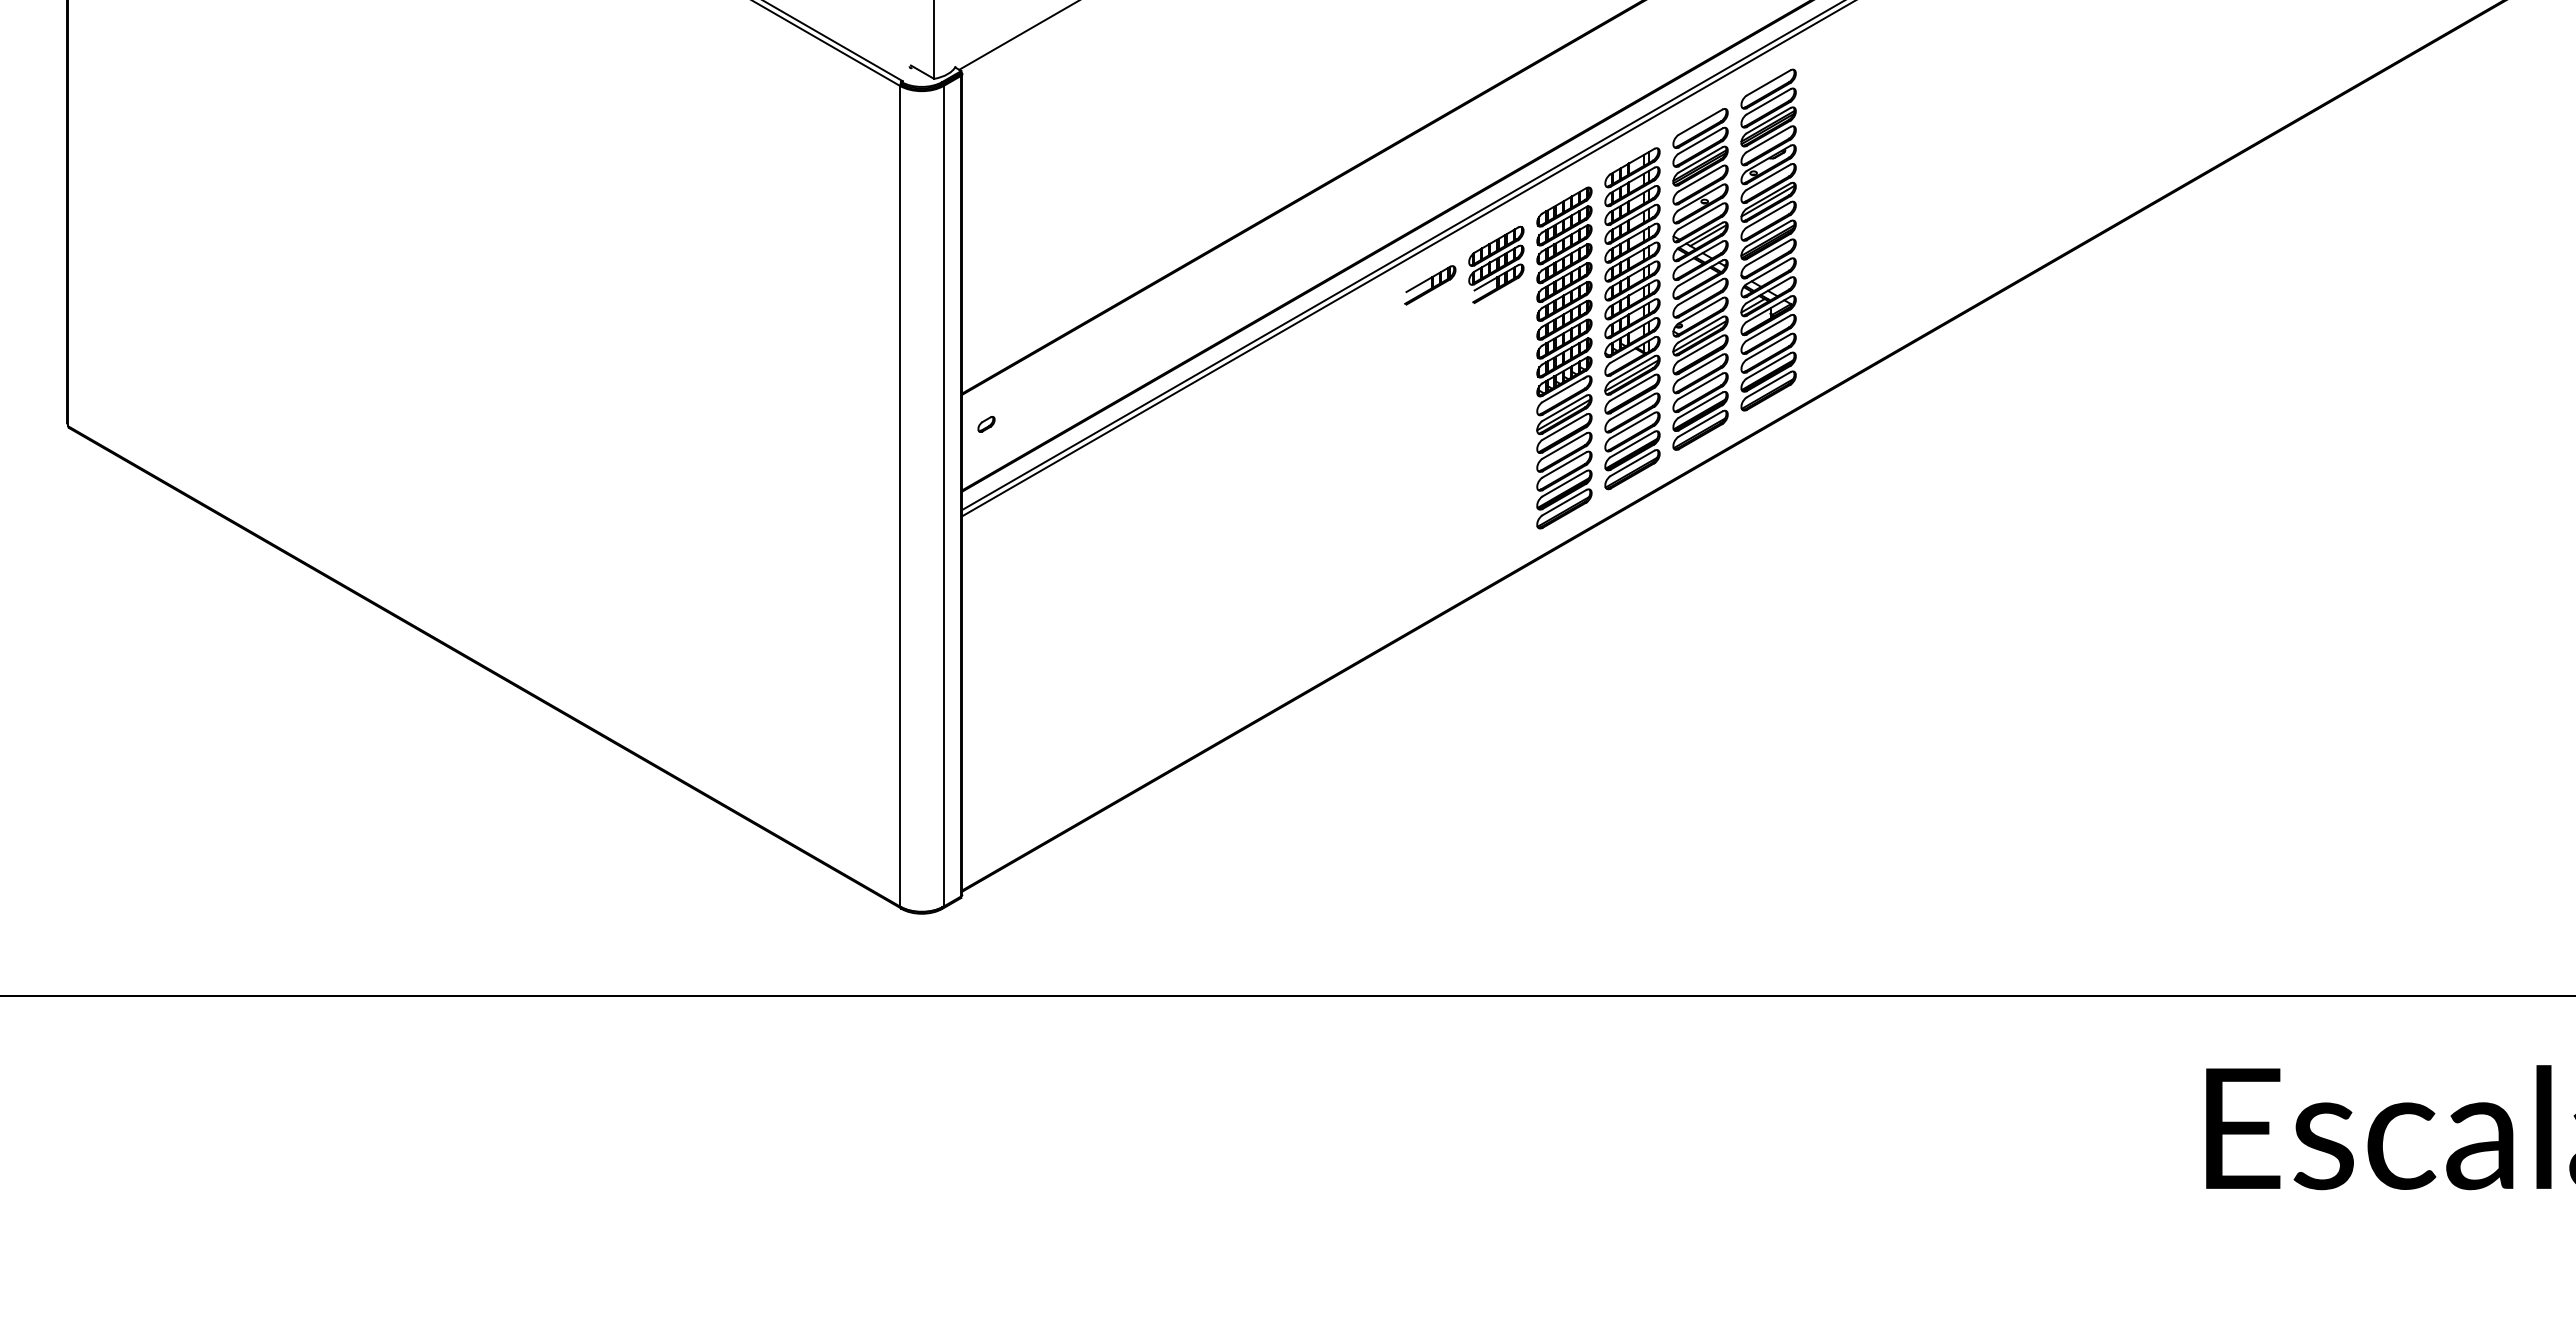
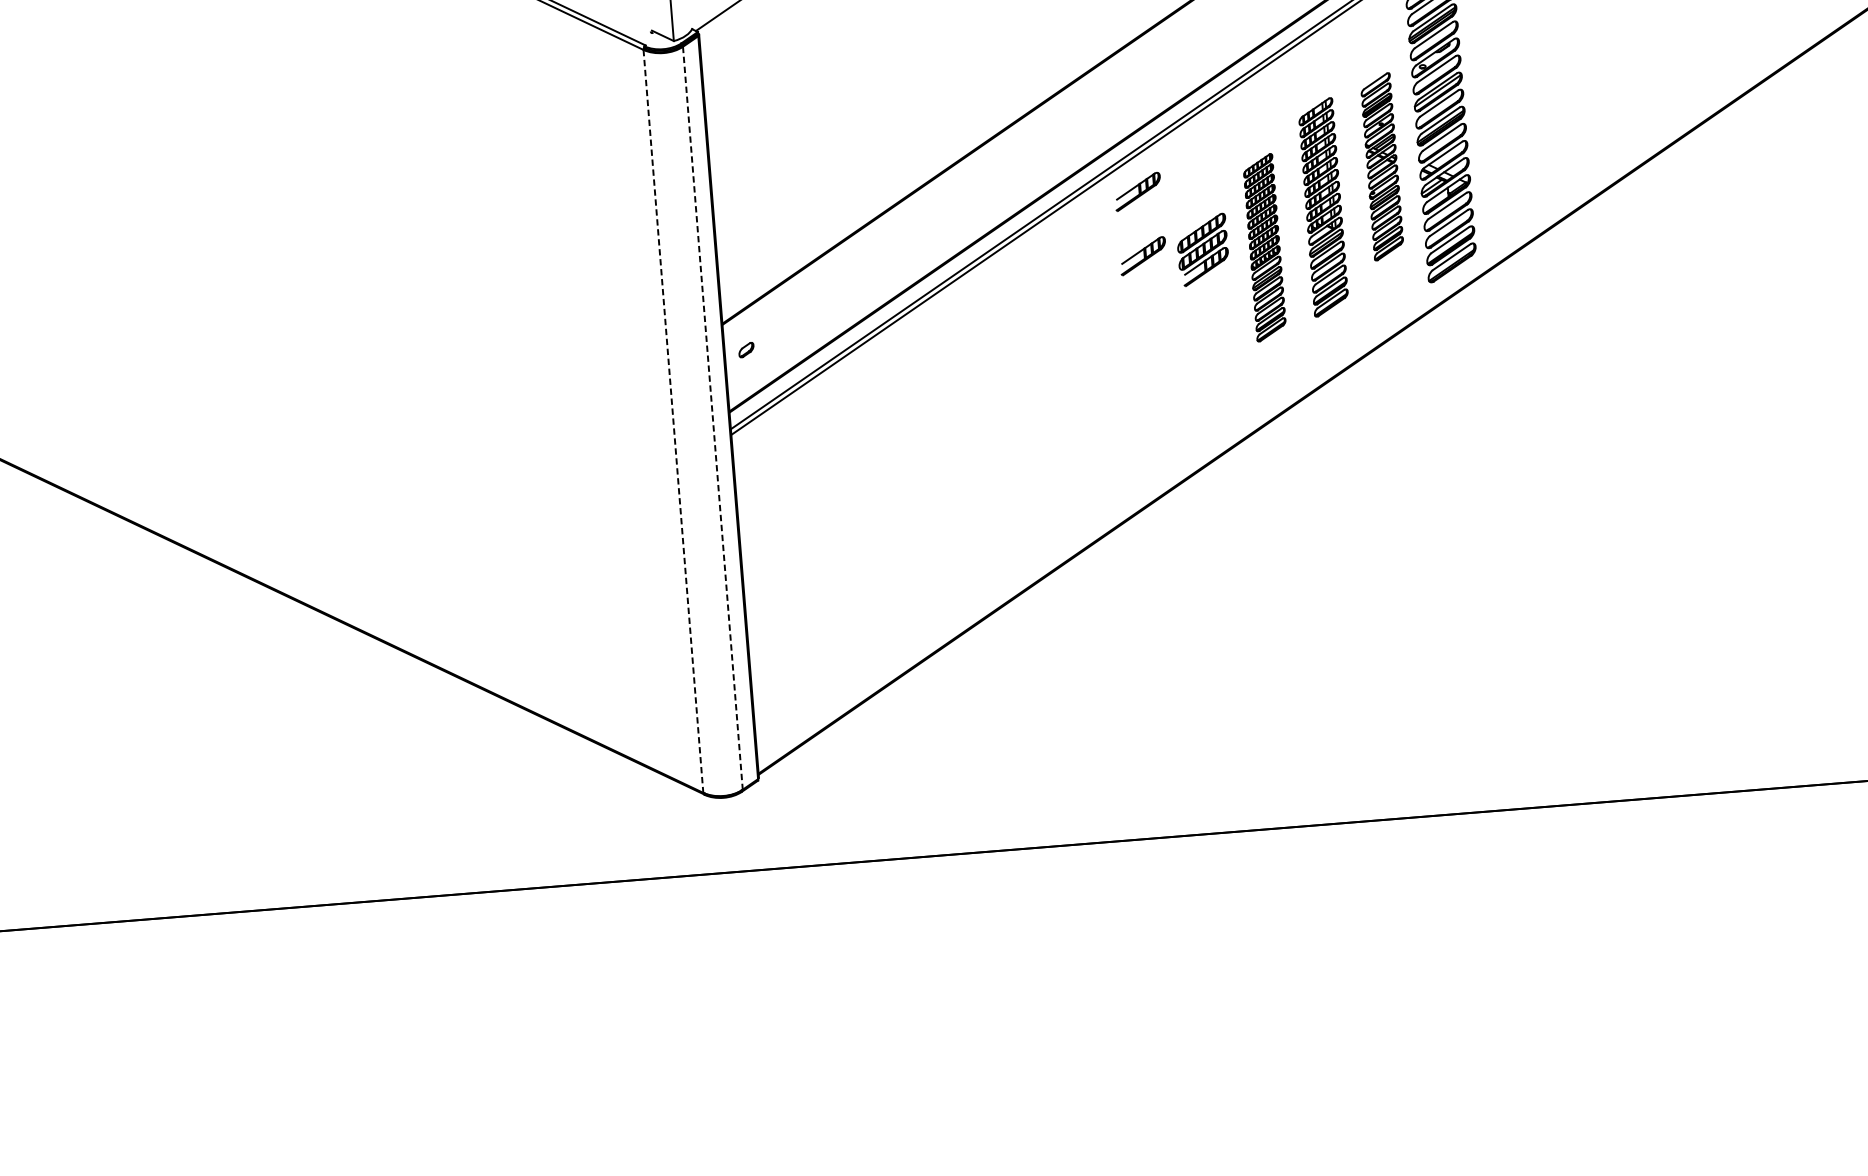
part: (1496, 264) -> (1203, 249), moved
part: (1700, 279) -> (1382, 166), size x0.6
part: (1632, 318) -> (1323, 207), size x0.7
part: (1430, 356) -> (1143, 256), added
part: (1564, 357) -> (1264, 247), size x0.6
line: (900, 496) -> (673, 421), solid -> dashed
line: (943, 496) -> (712, 418), solid -> dashed

